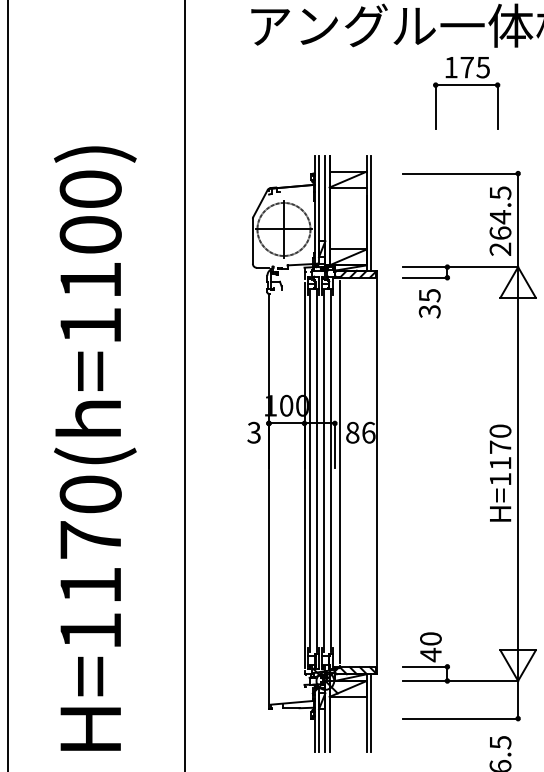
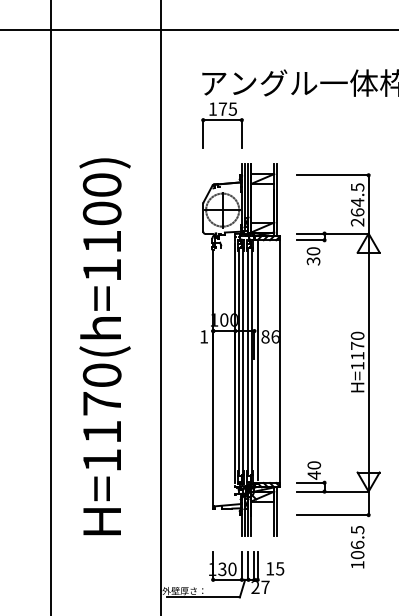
part: (466, 93) -> (222, 125), moved
text: (429, 295) -> (313, 251), 35 -> 30
text: (254, 432) -> (204, 336), 3 -> 1

